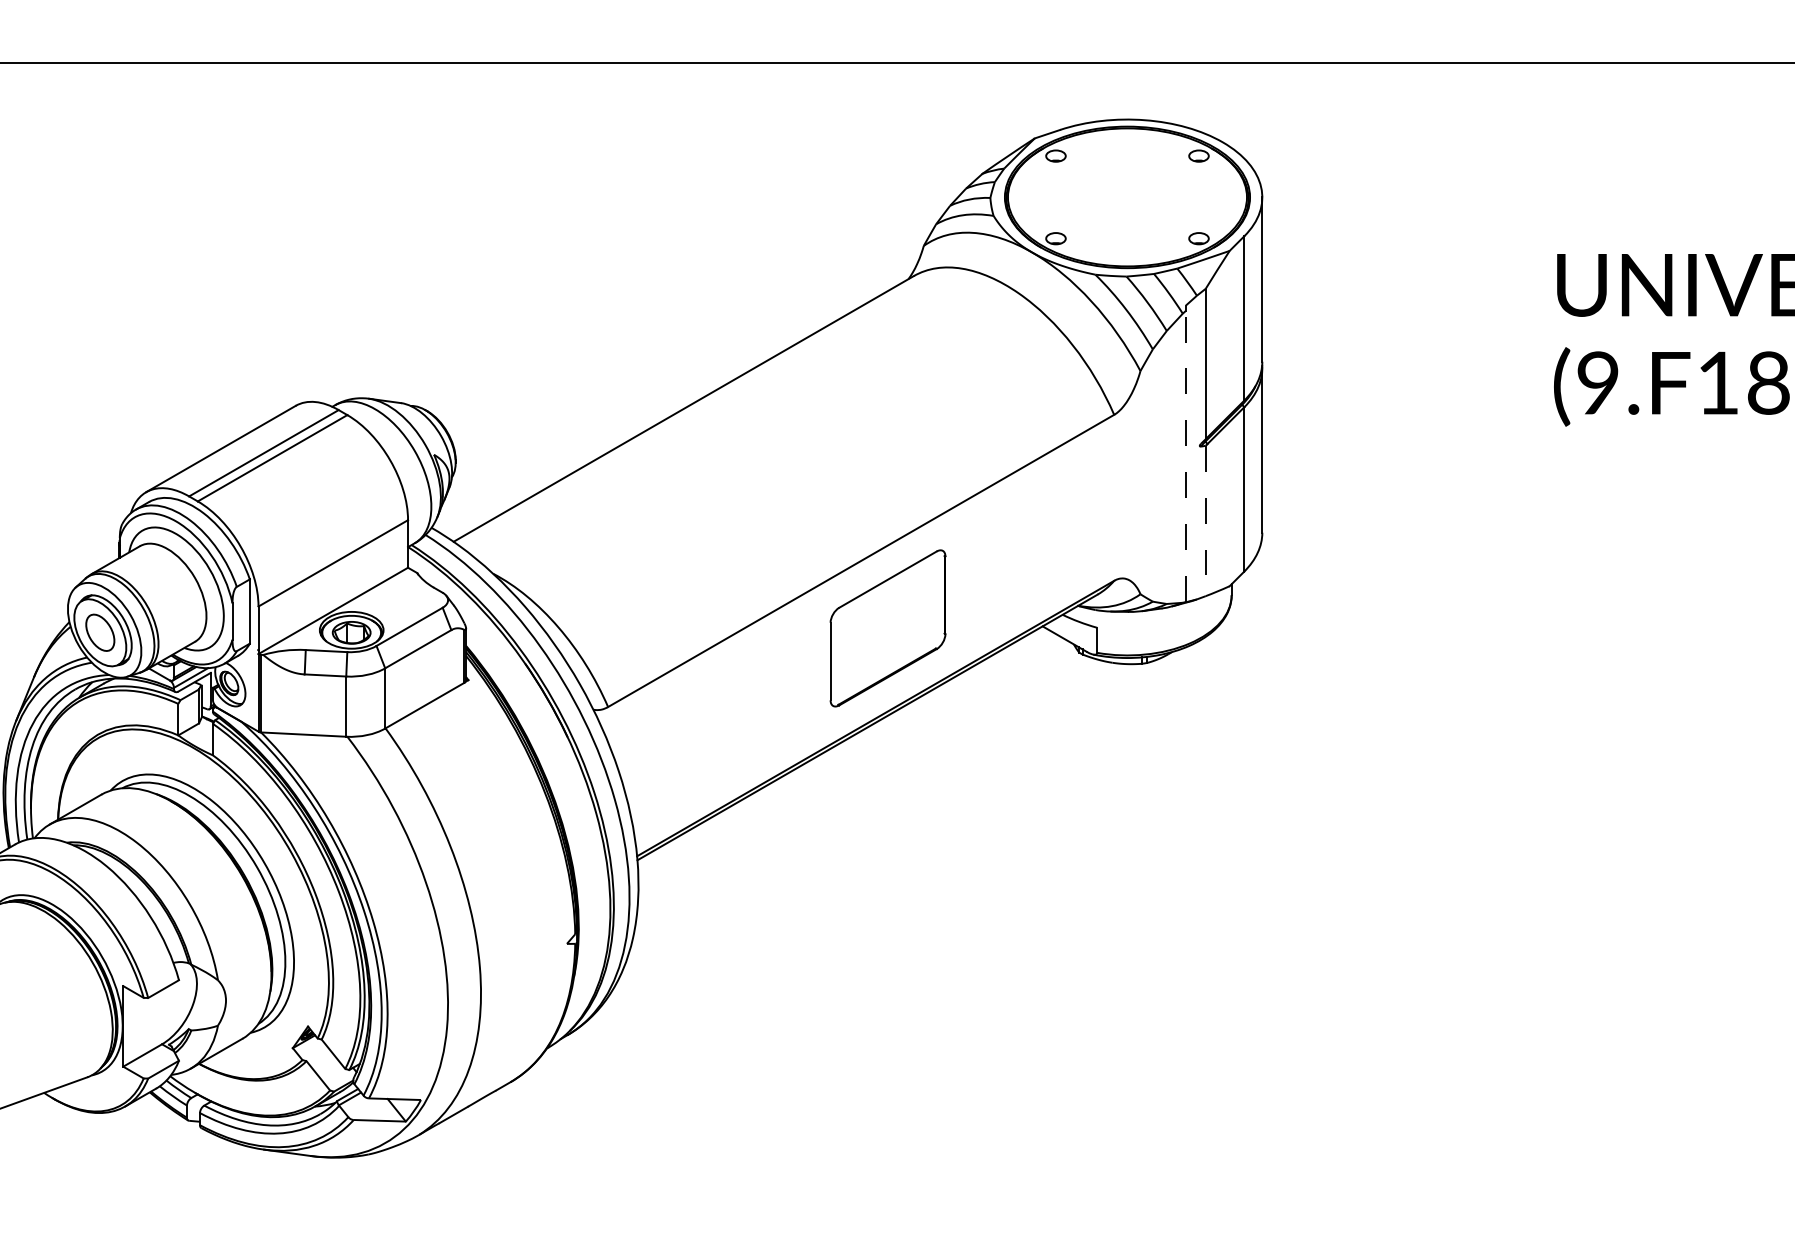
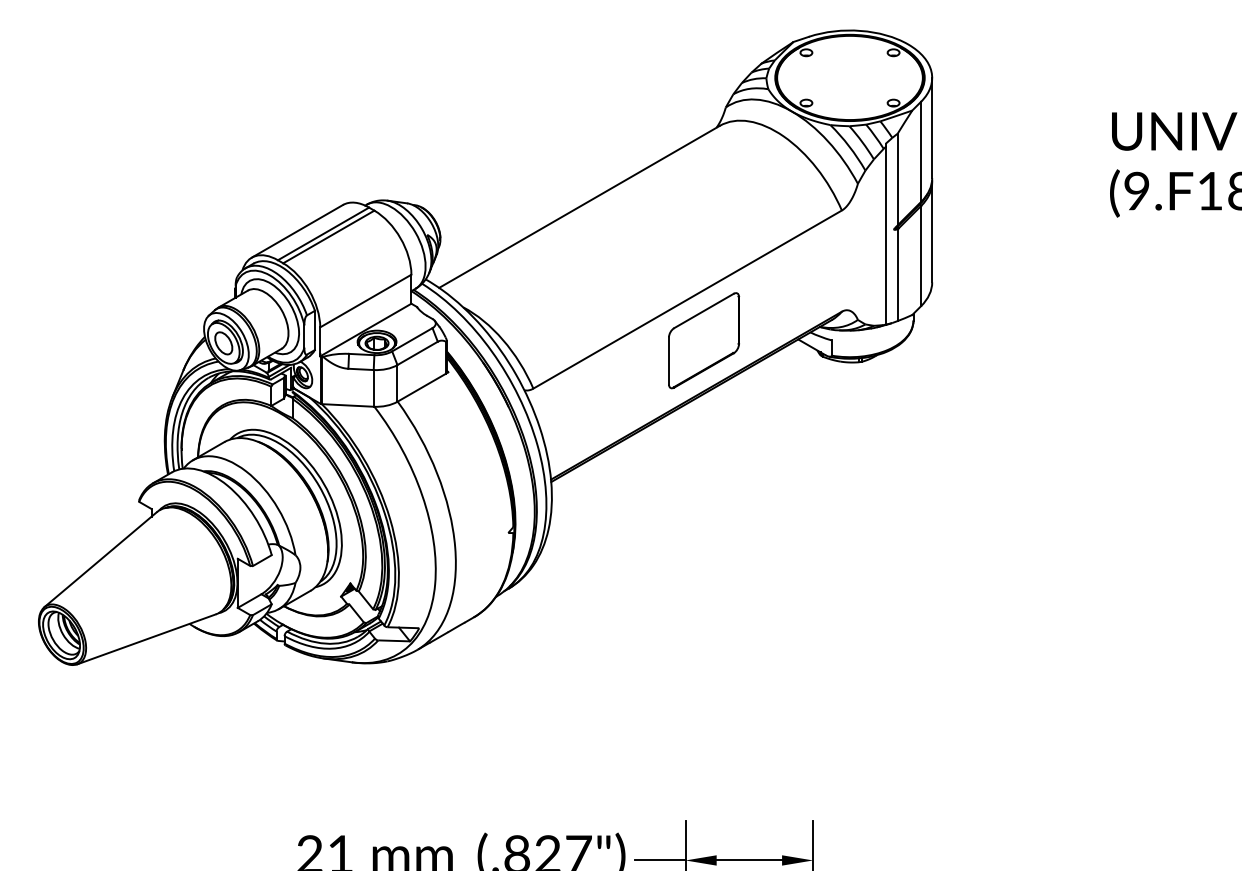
line: (1185, 455) -> (885, 235), dashed -> solid
line: (1205, 521) -> (897, 275), dashed -> solid

